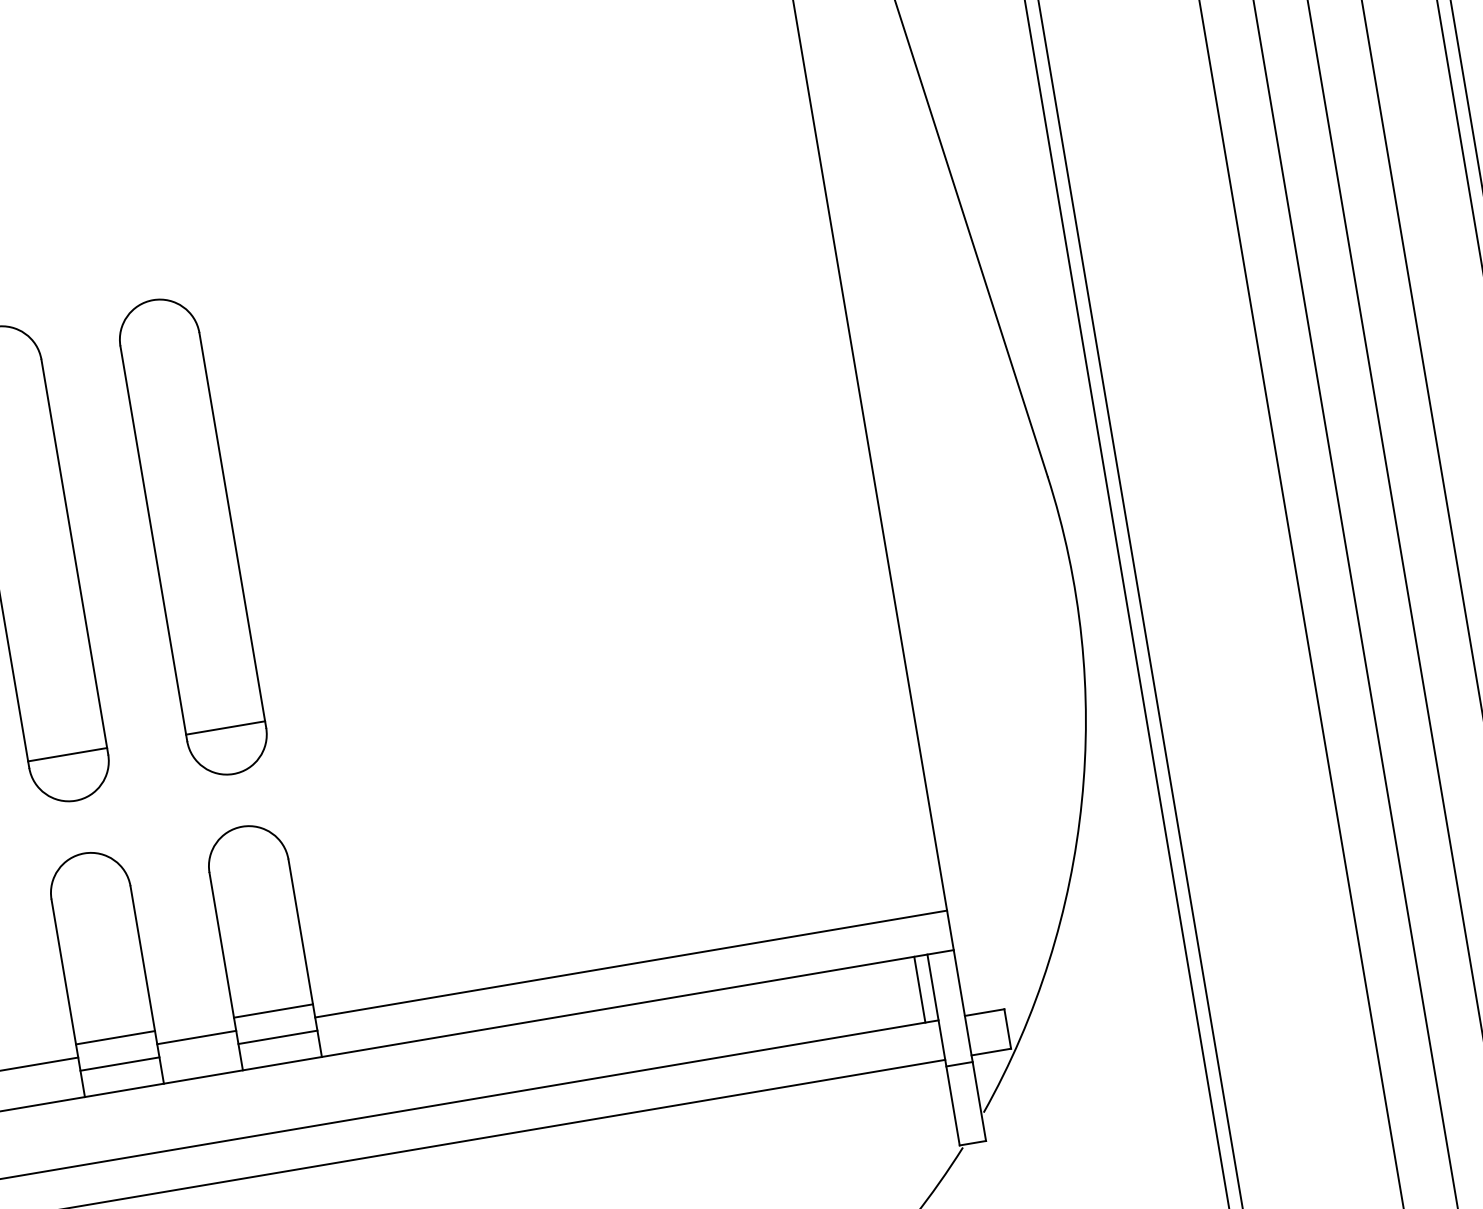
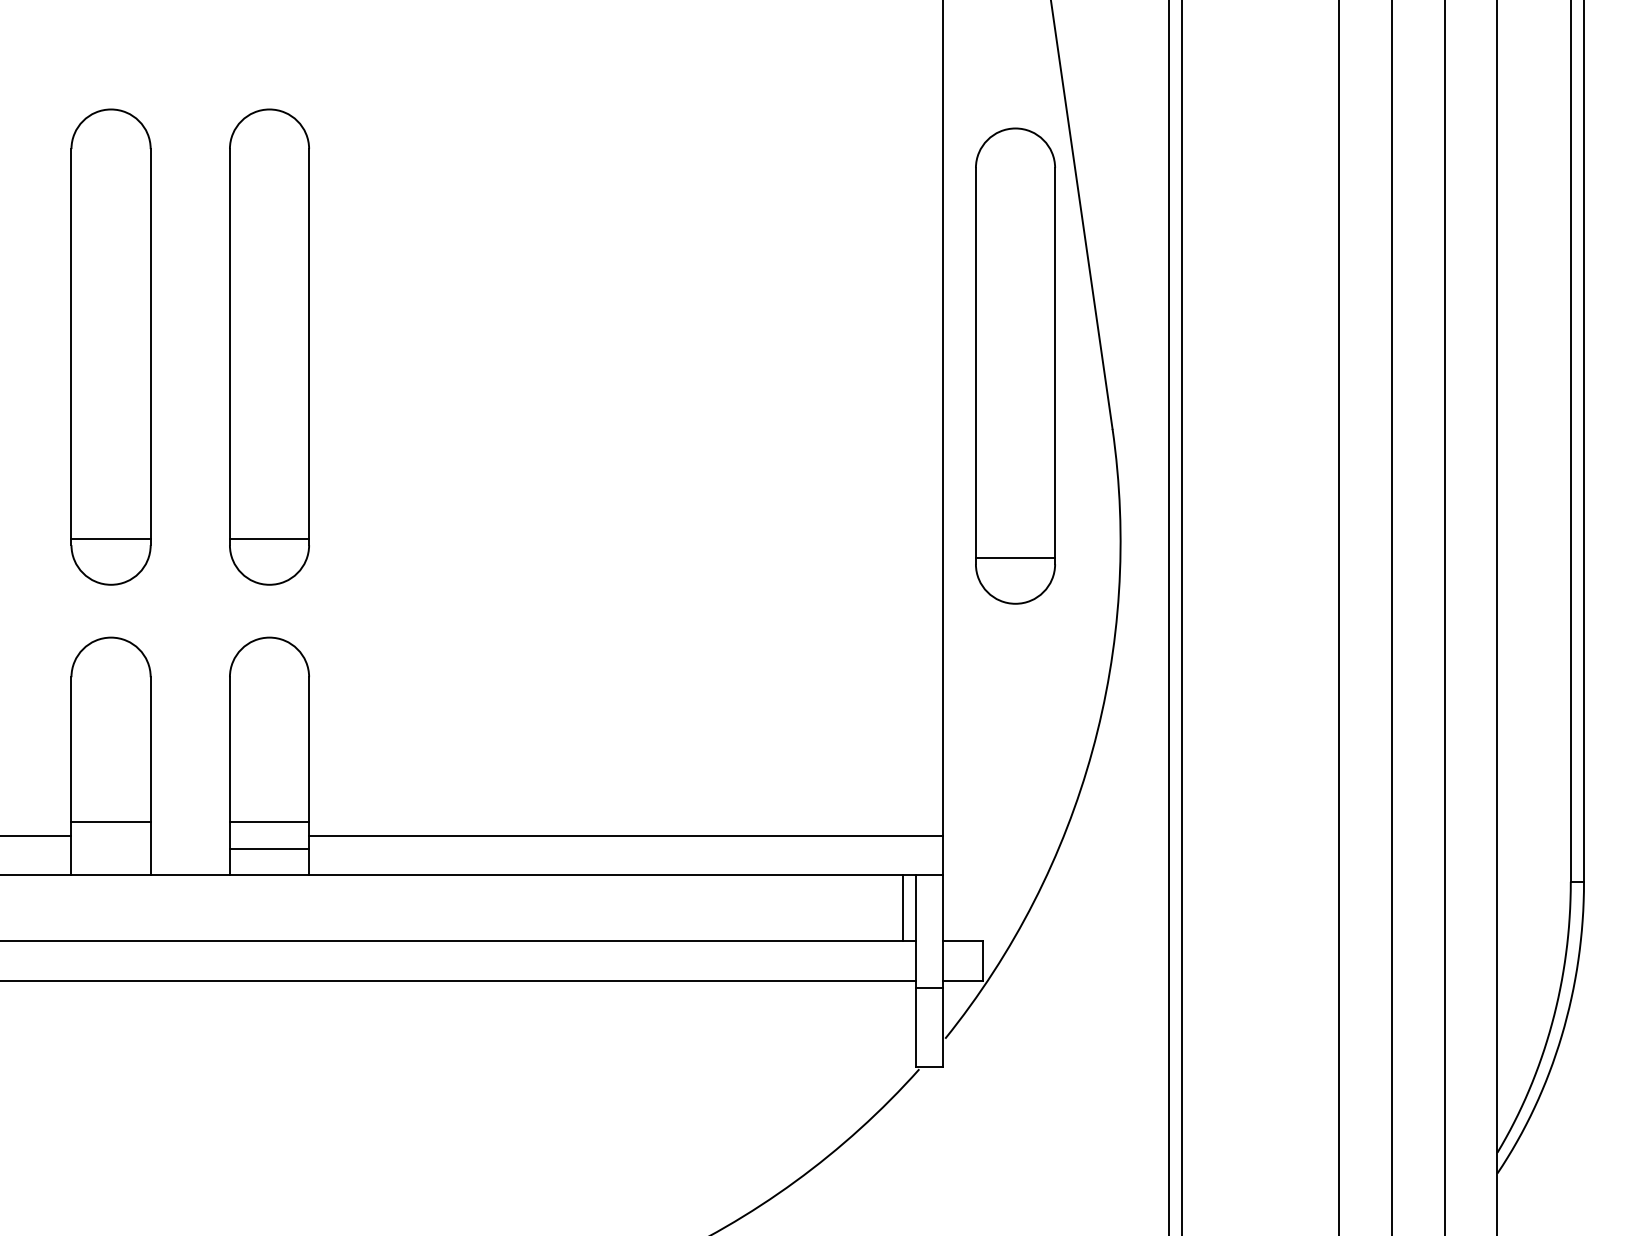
part: (940, 429) -> (1015, 365), added
line: (195, 1037) -> (189, 835), removed
line: (119, 1063) -> (110, 848), removed

